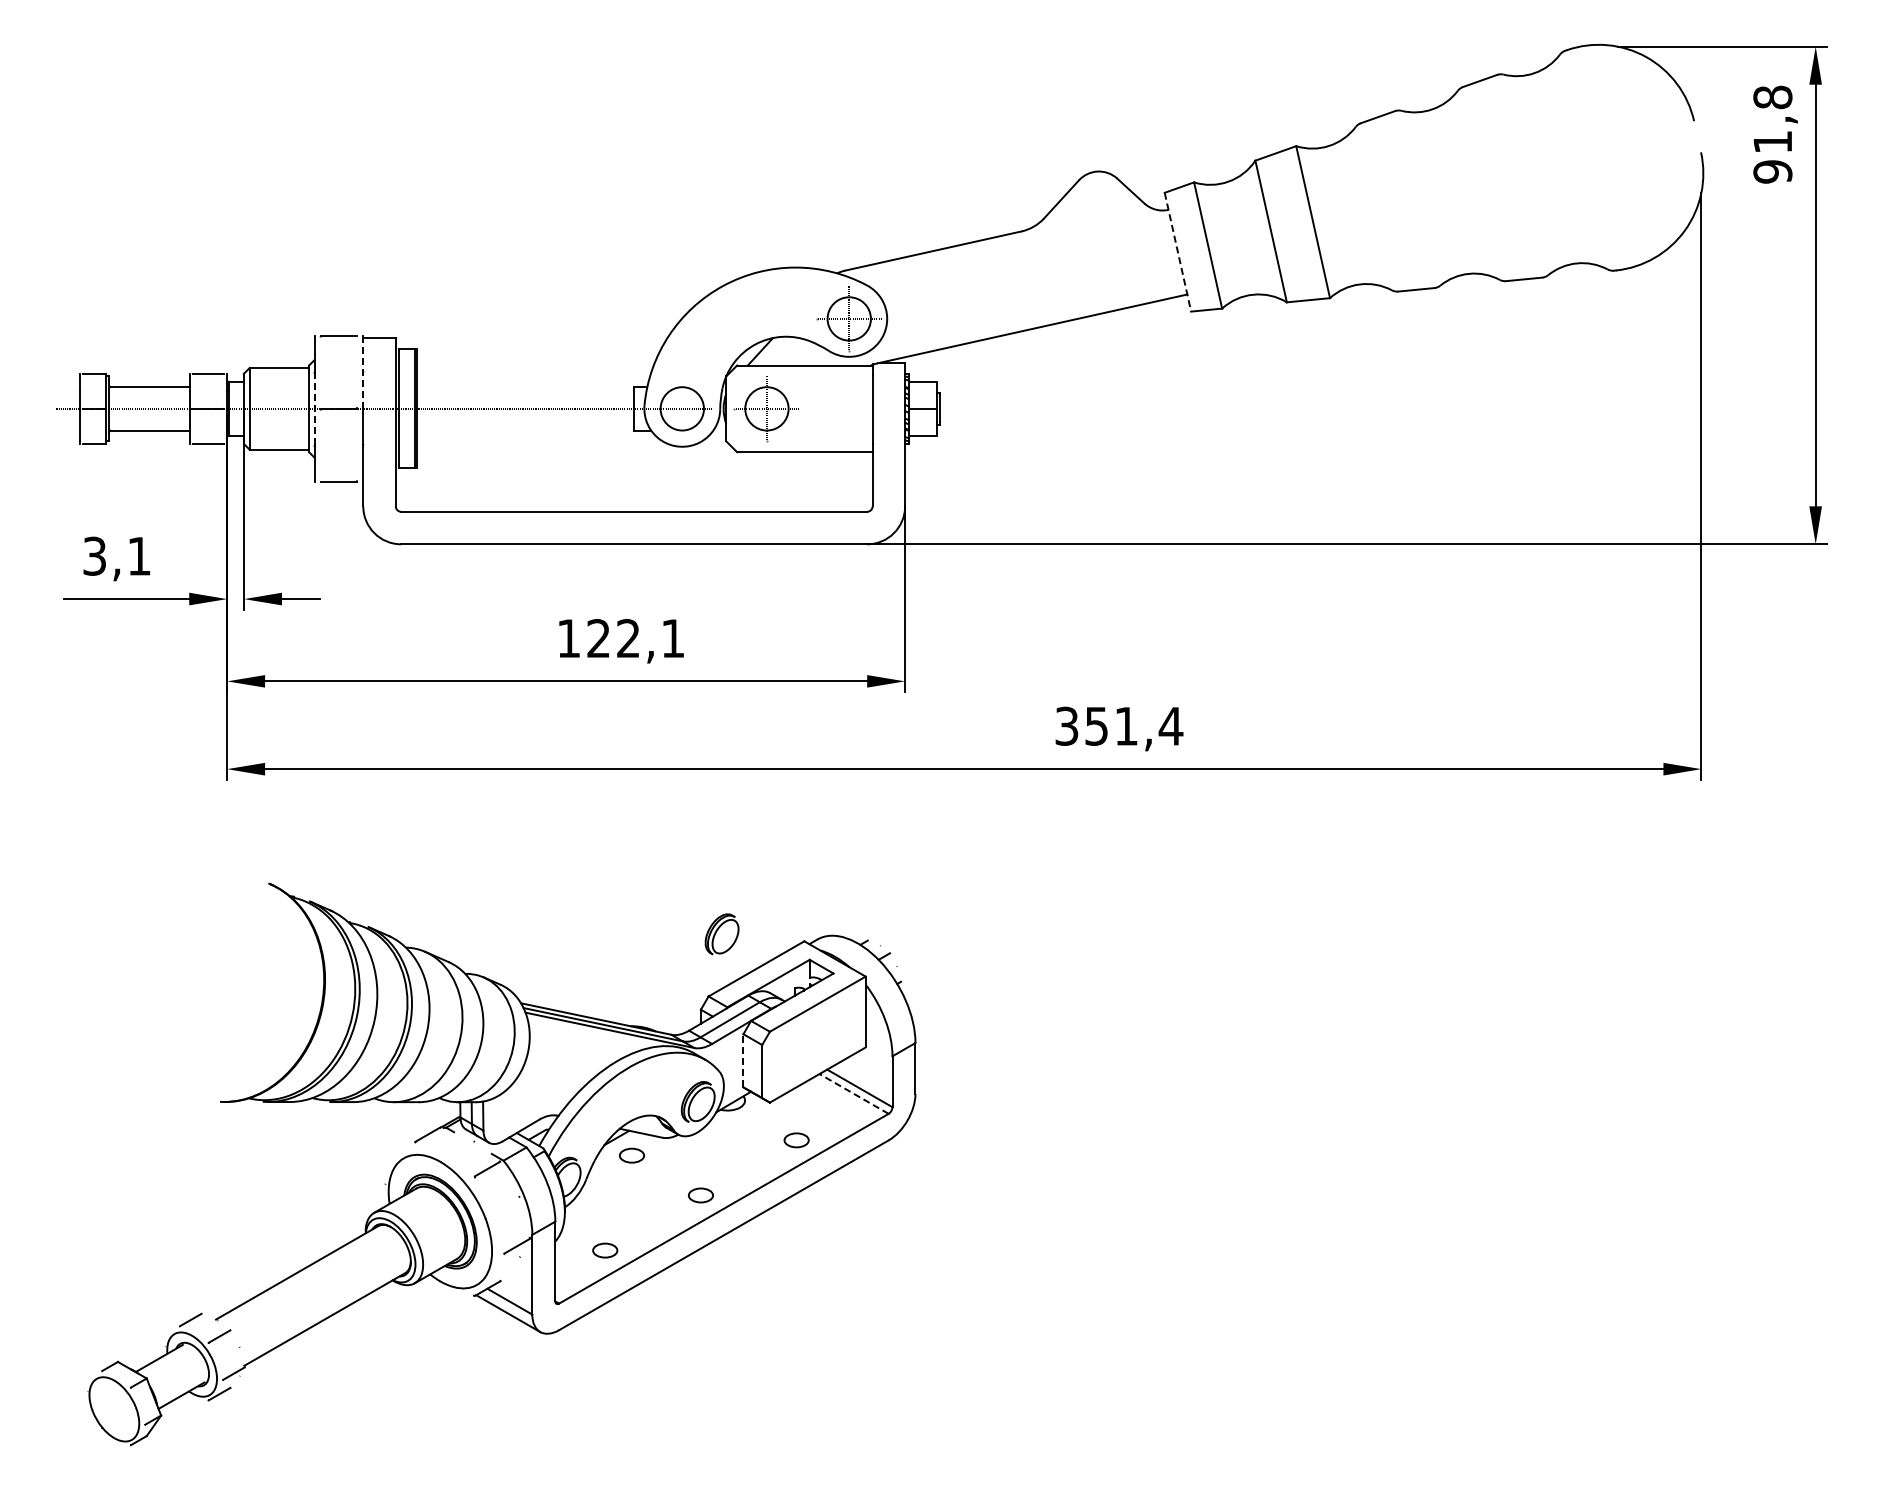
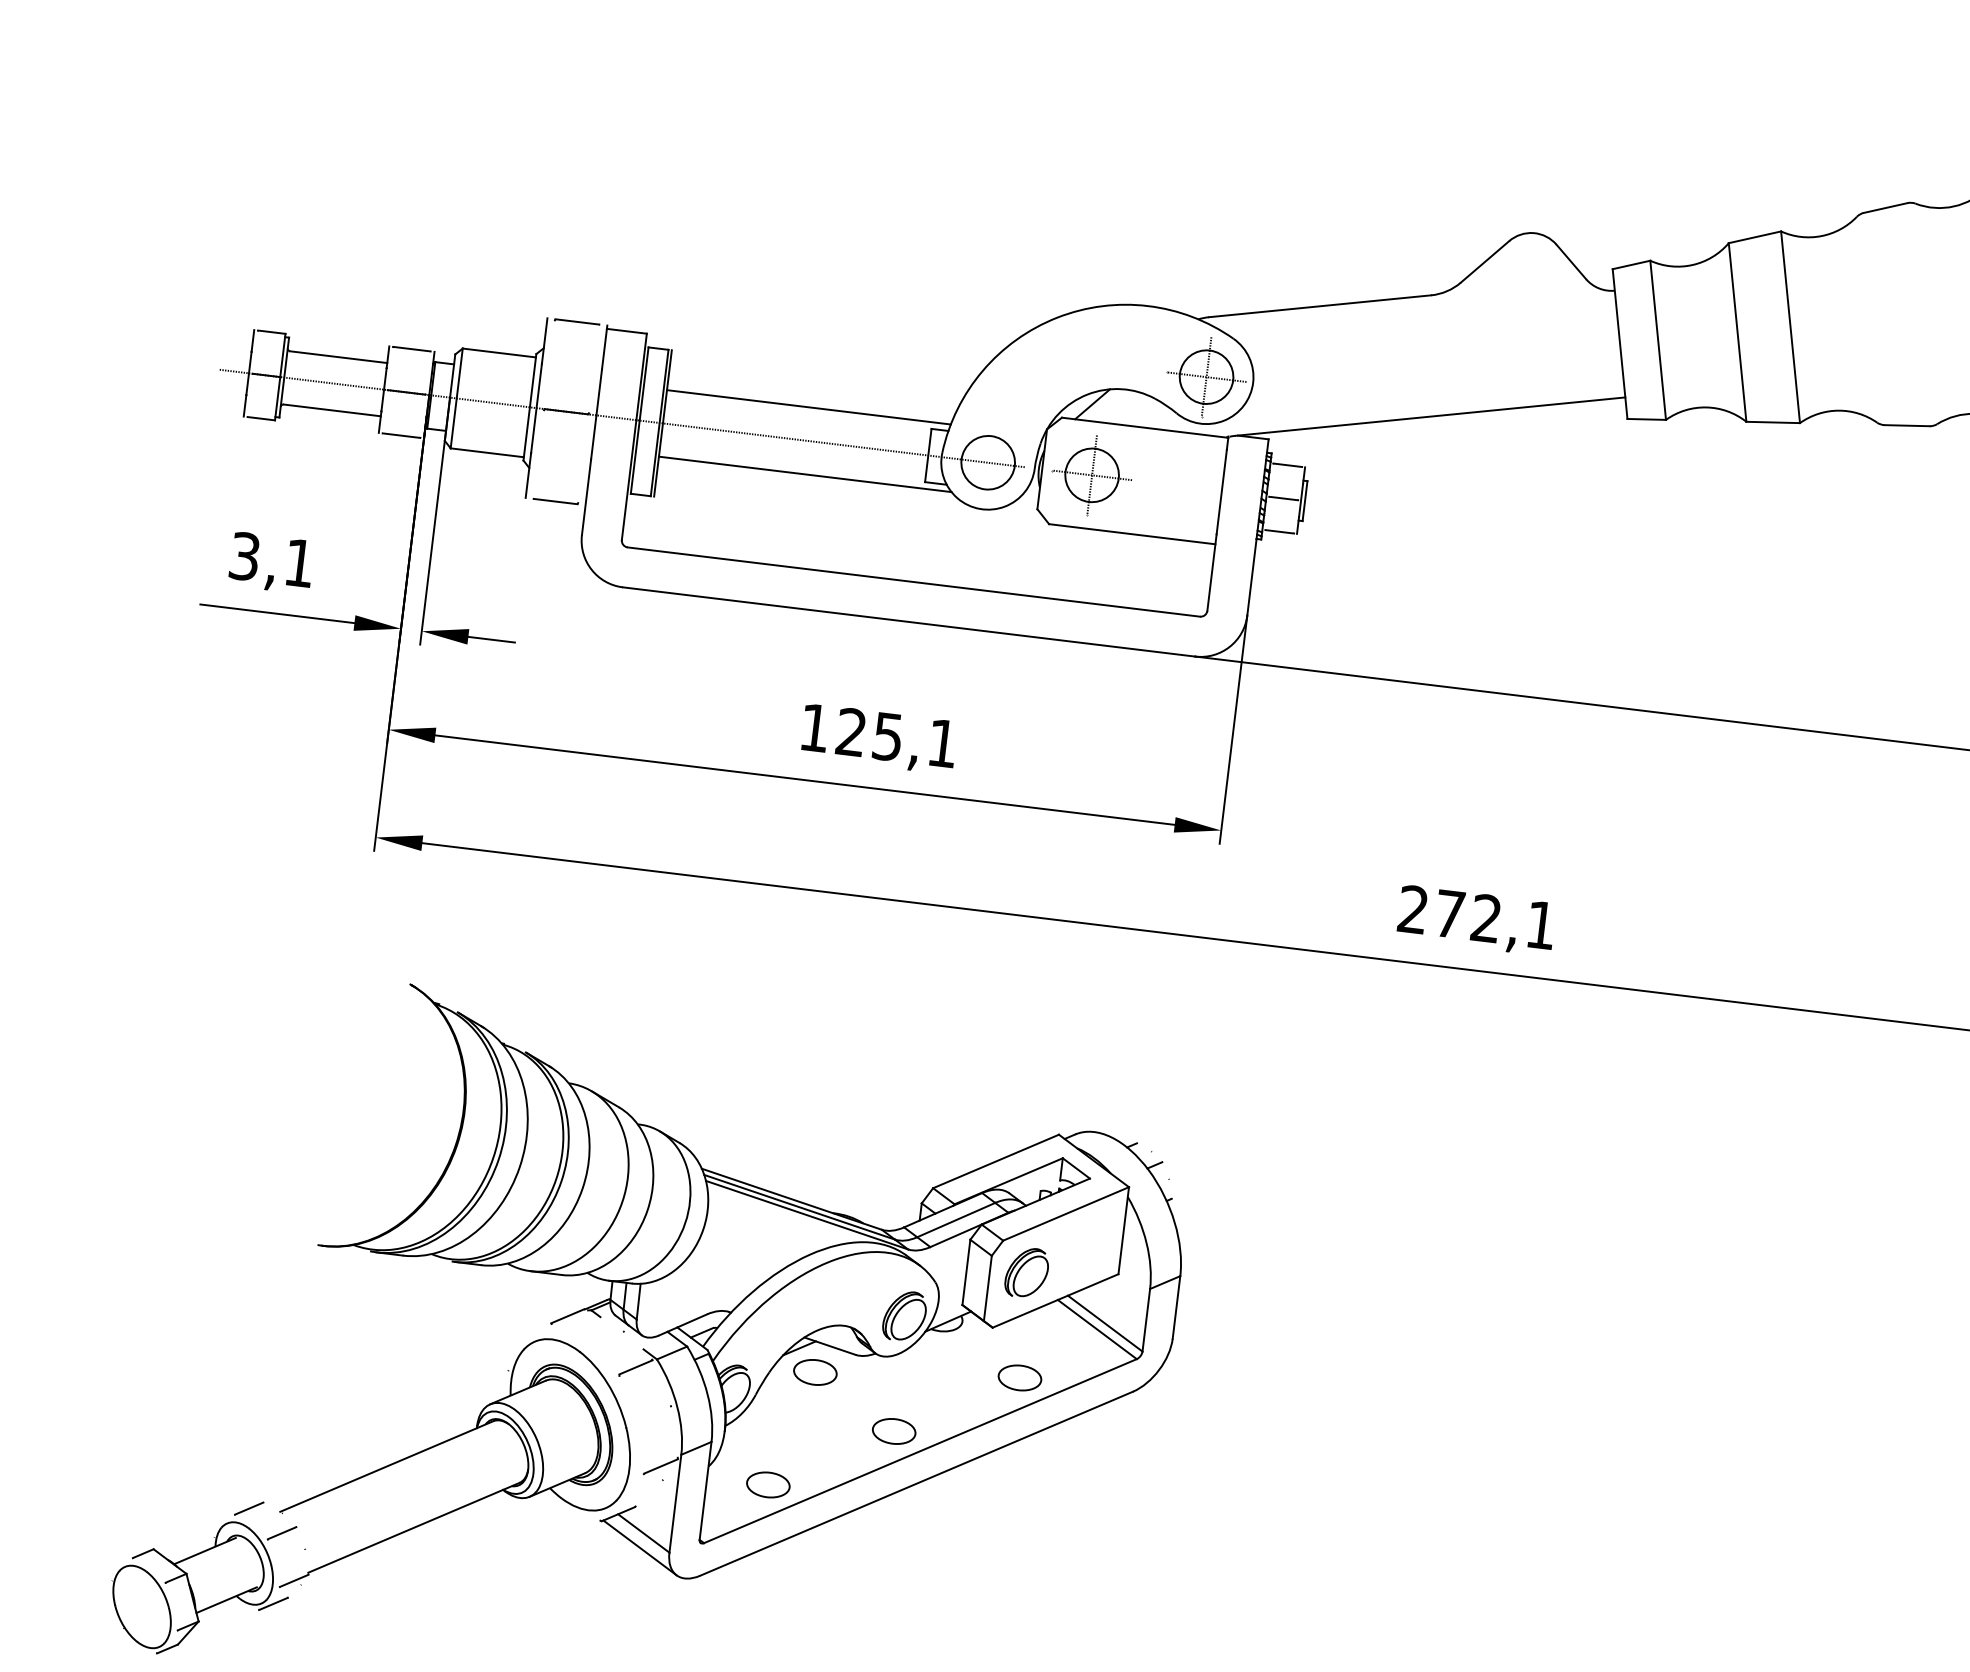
line: (1177, 252) -> (1619, 344), dashed -> solid
line: (363, 373) -> (601, 371), dashed -> solid
line: (532, 381) -> (808, 406), added
line: (314, 408) -> (536, 407), dashed -> solid
line: (536, 435) -> (805, 473), added
text: (628, 638) -> (888, 736), 122,1 -> 125,1
text: (1119, 725) -> (1477, 916), 351,4 -> 272,1
part: (721, 934) -> (1026, 1273), moved
line: (743, 1060) -> (966, 1272), dashed -> solid
line: (854, 1093) -> (1097, 1329), dashed -> solid
part: (796, 1140) -> (1019, 1378), size x1.43
part: (631, 1155) -> (814, 1372), size x1.43
part: (700, 1195) -> (893, 1431), size x1.43
part: (605, 1250) -> (768, 1484), size x1.43

